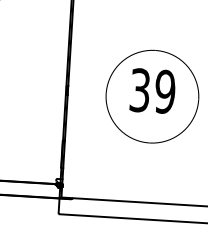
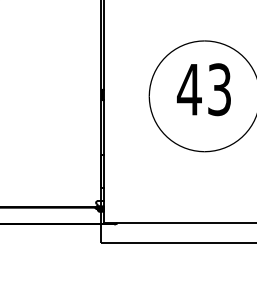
text: (151, 90) -> (203, 89), 39 -> 43

